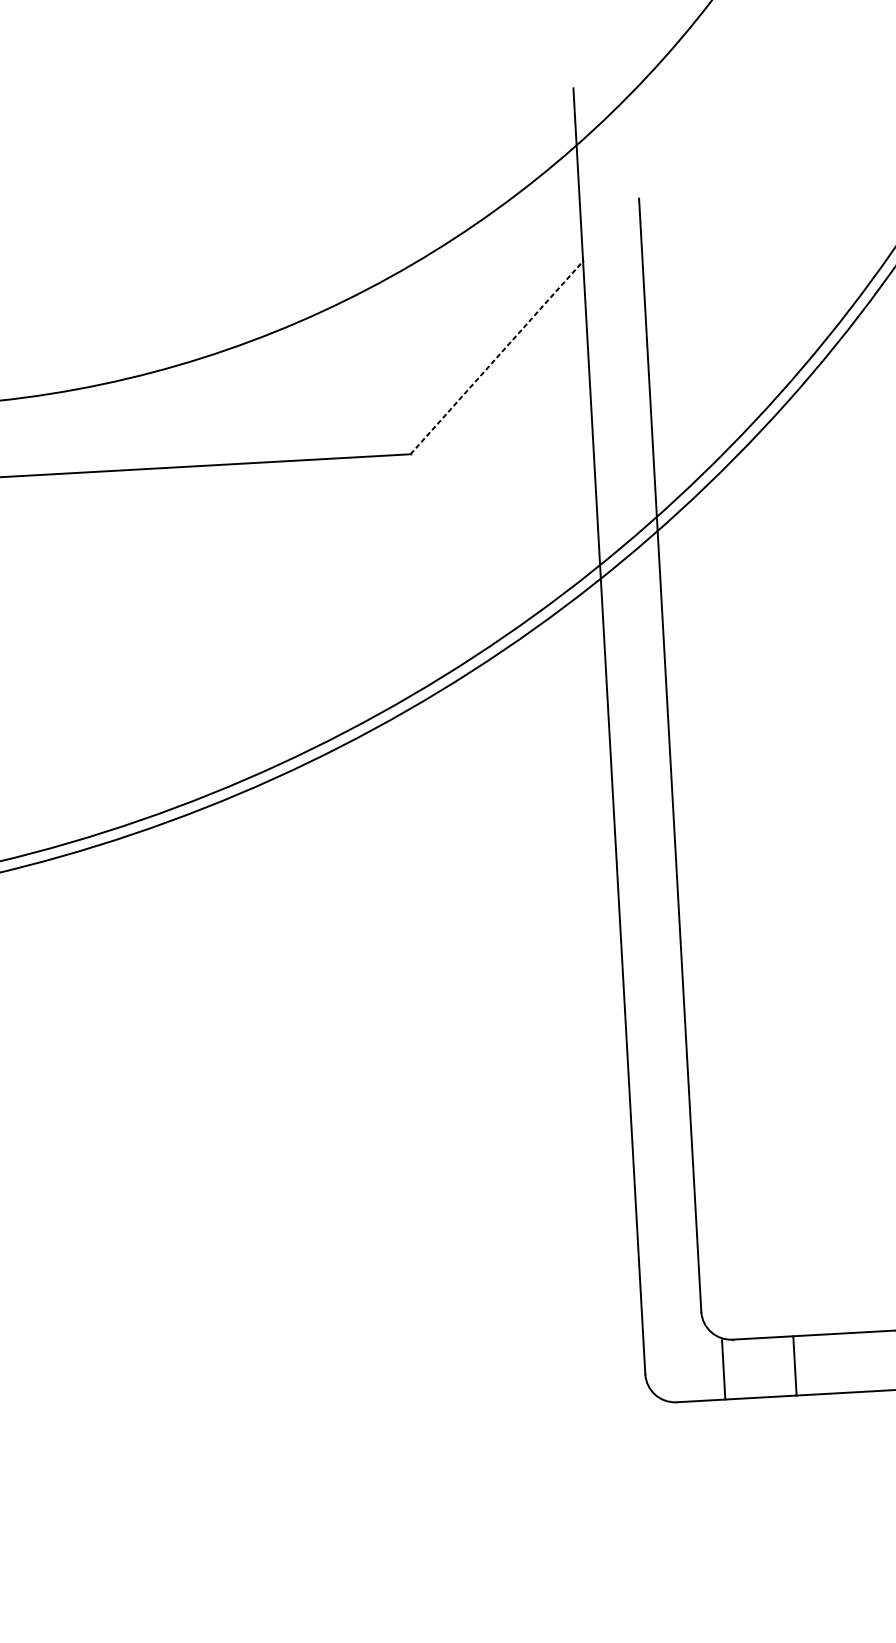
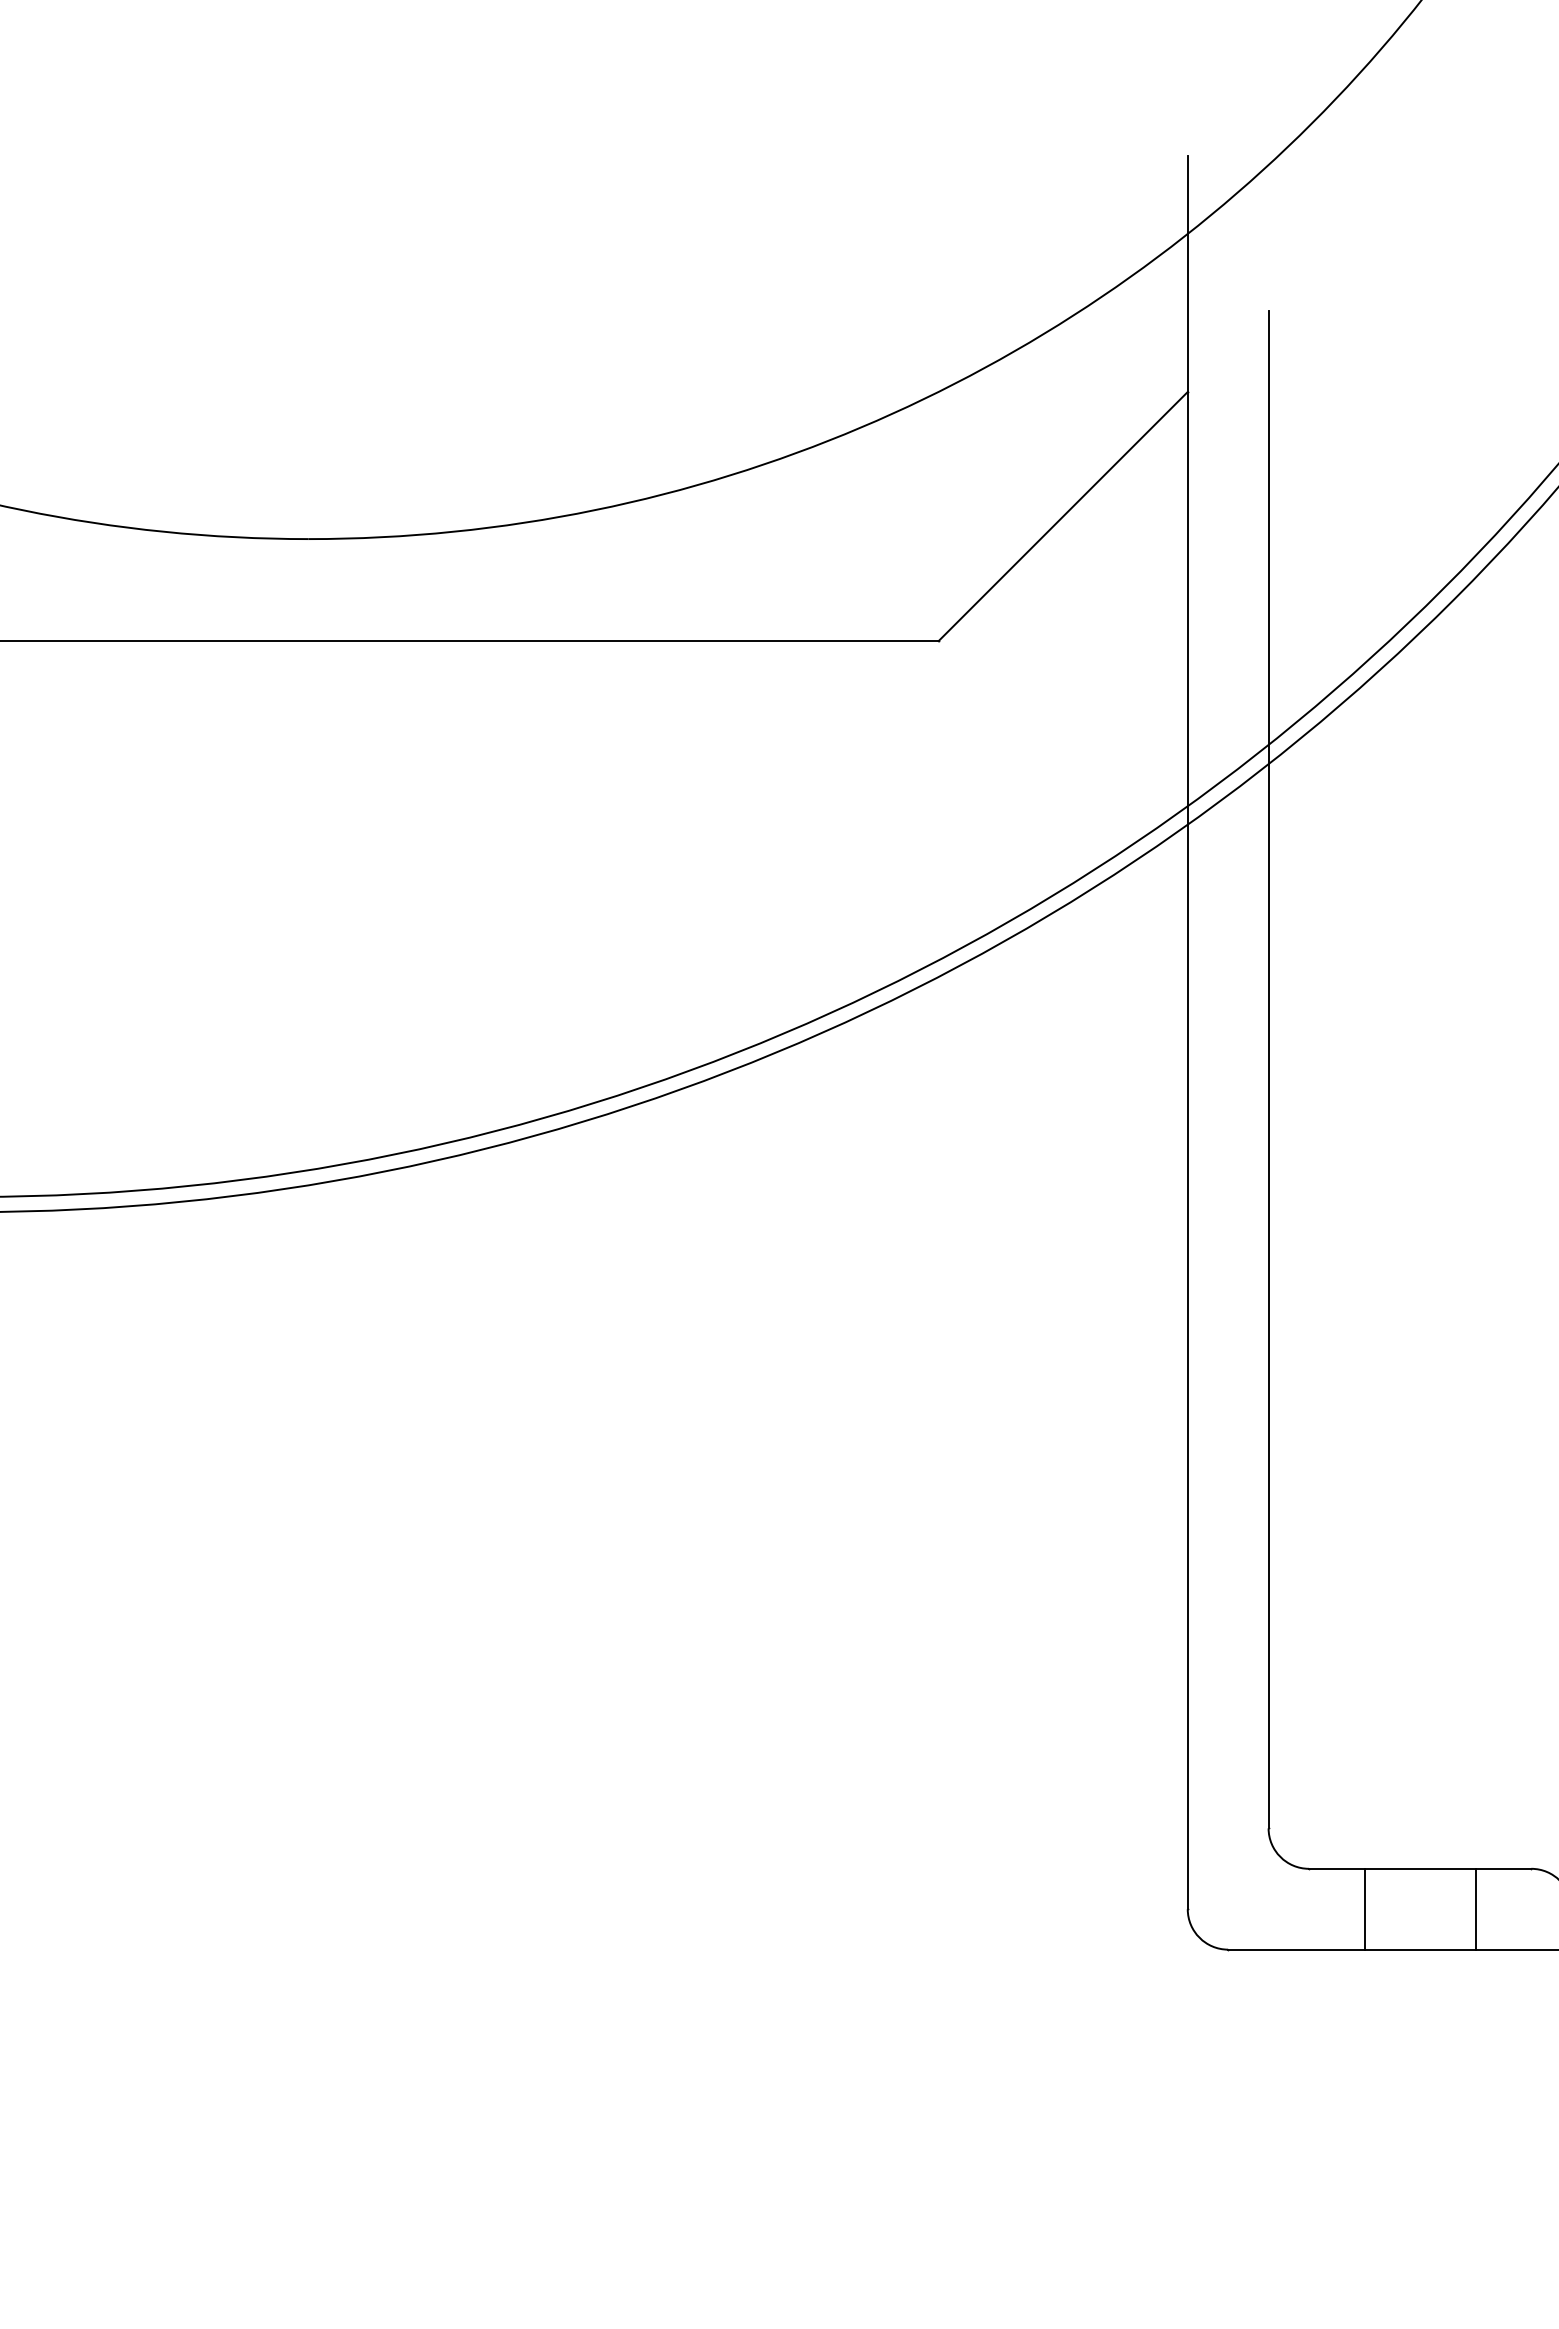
line: (497, 357) -> (1063, 516), dashed -> solid
line: (794, 1365) -> (1475, 1908), moved
line: (723, 1369) -> (1364, 1908), moved

